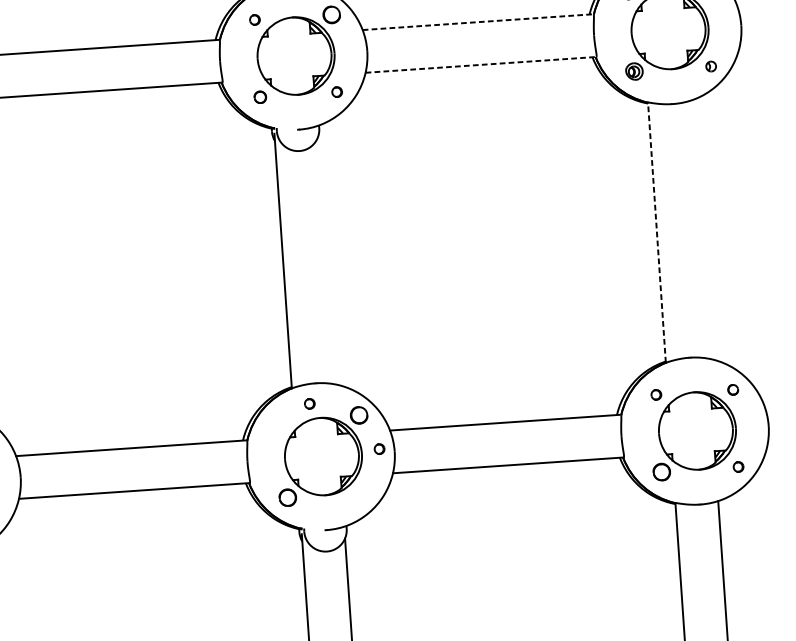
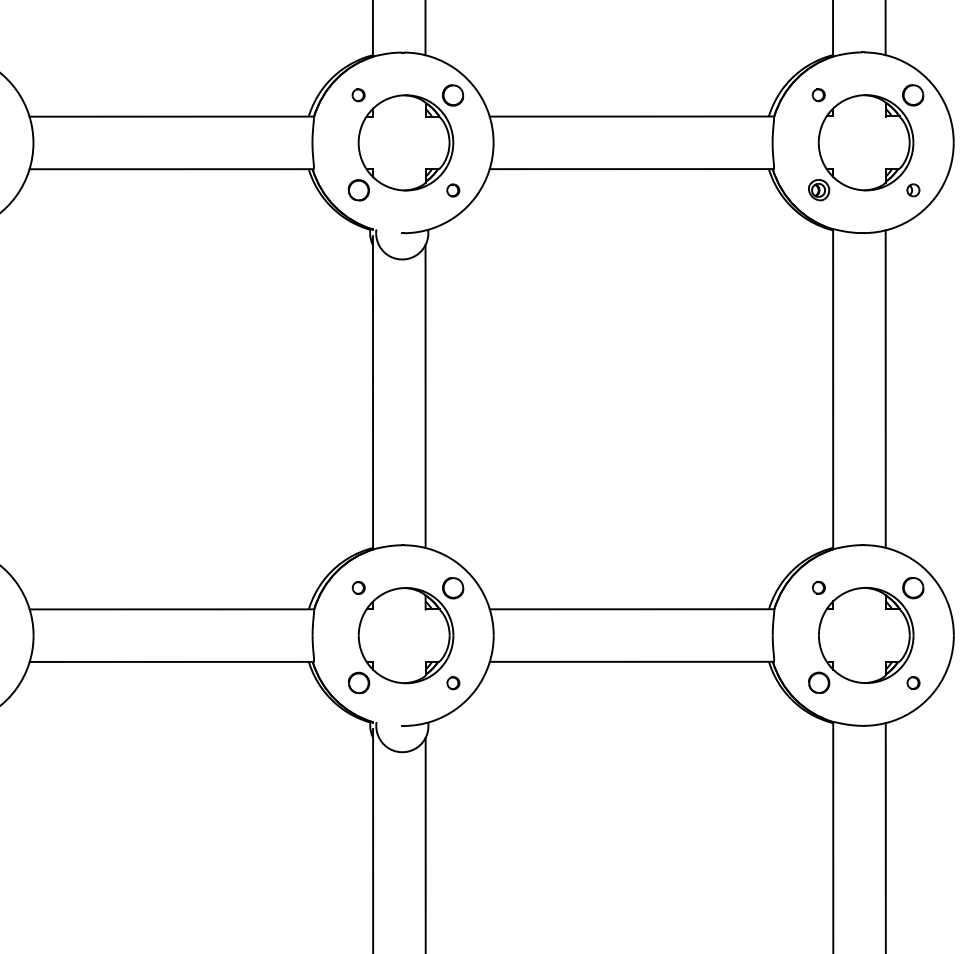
line: (478, 22) -> (632, 116), dashed -> solid
line: (480, 65) -> (631, 169), dashed -> solid
part: (260, 97) -> (358, 190), size x1.43
line: (699, 229) -> (885, 388), added
line: (657, 232) -> (833, 389), dashed -> solid
line: (326, 261) -> (425, 396), added
part: (733, 390) -> (913, 588), size x1.67
part: (309, 403) -> (358, 587), moved
part: (379, 449) -> (453, 683), moved

